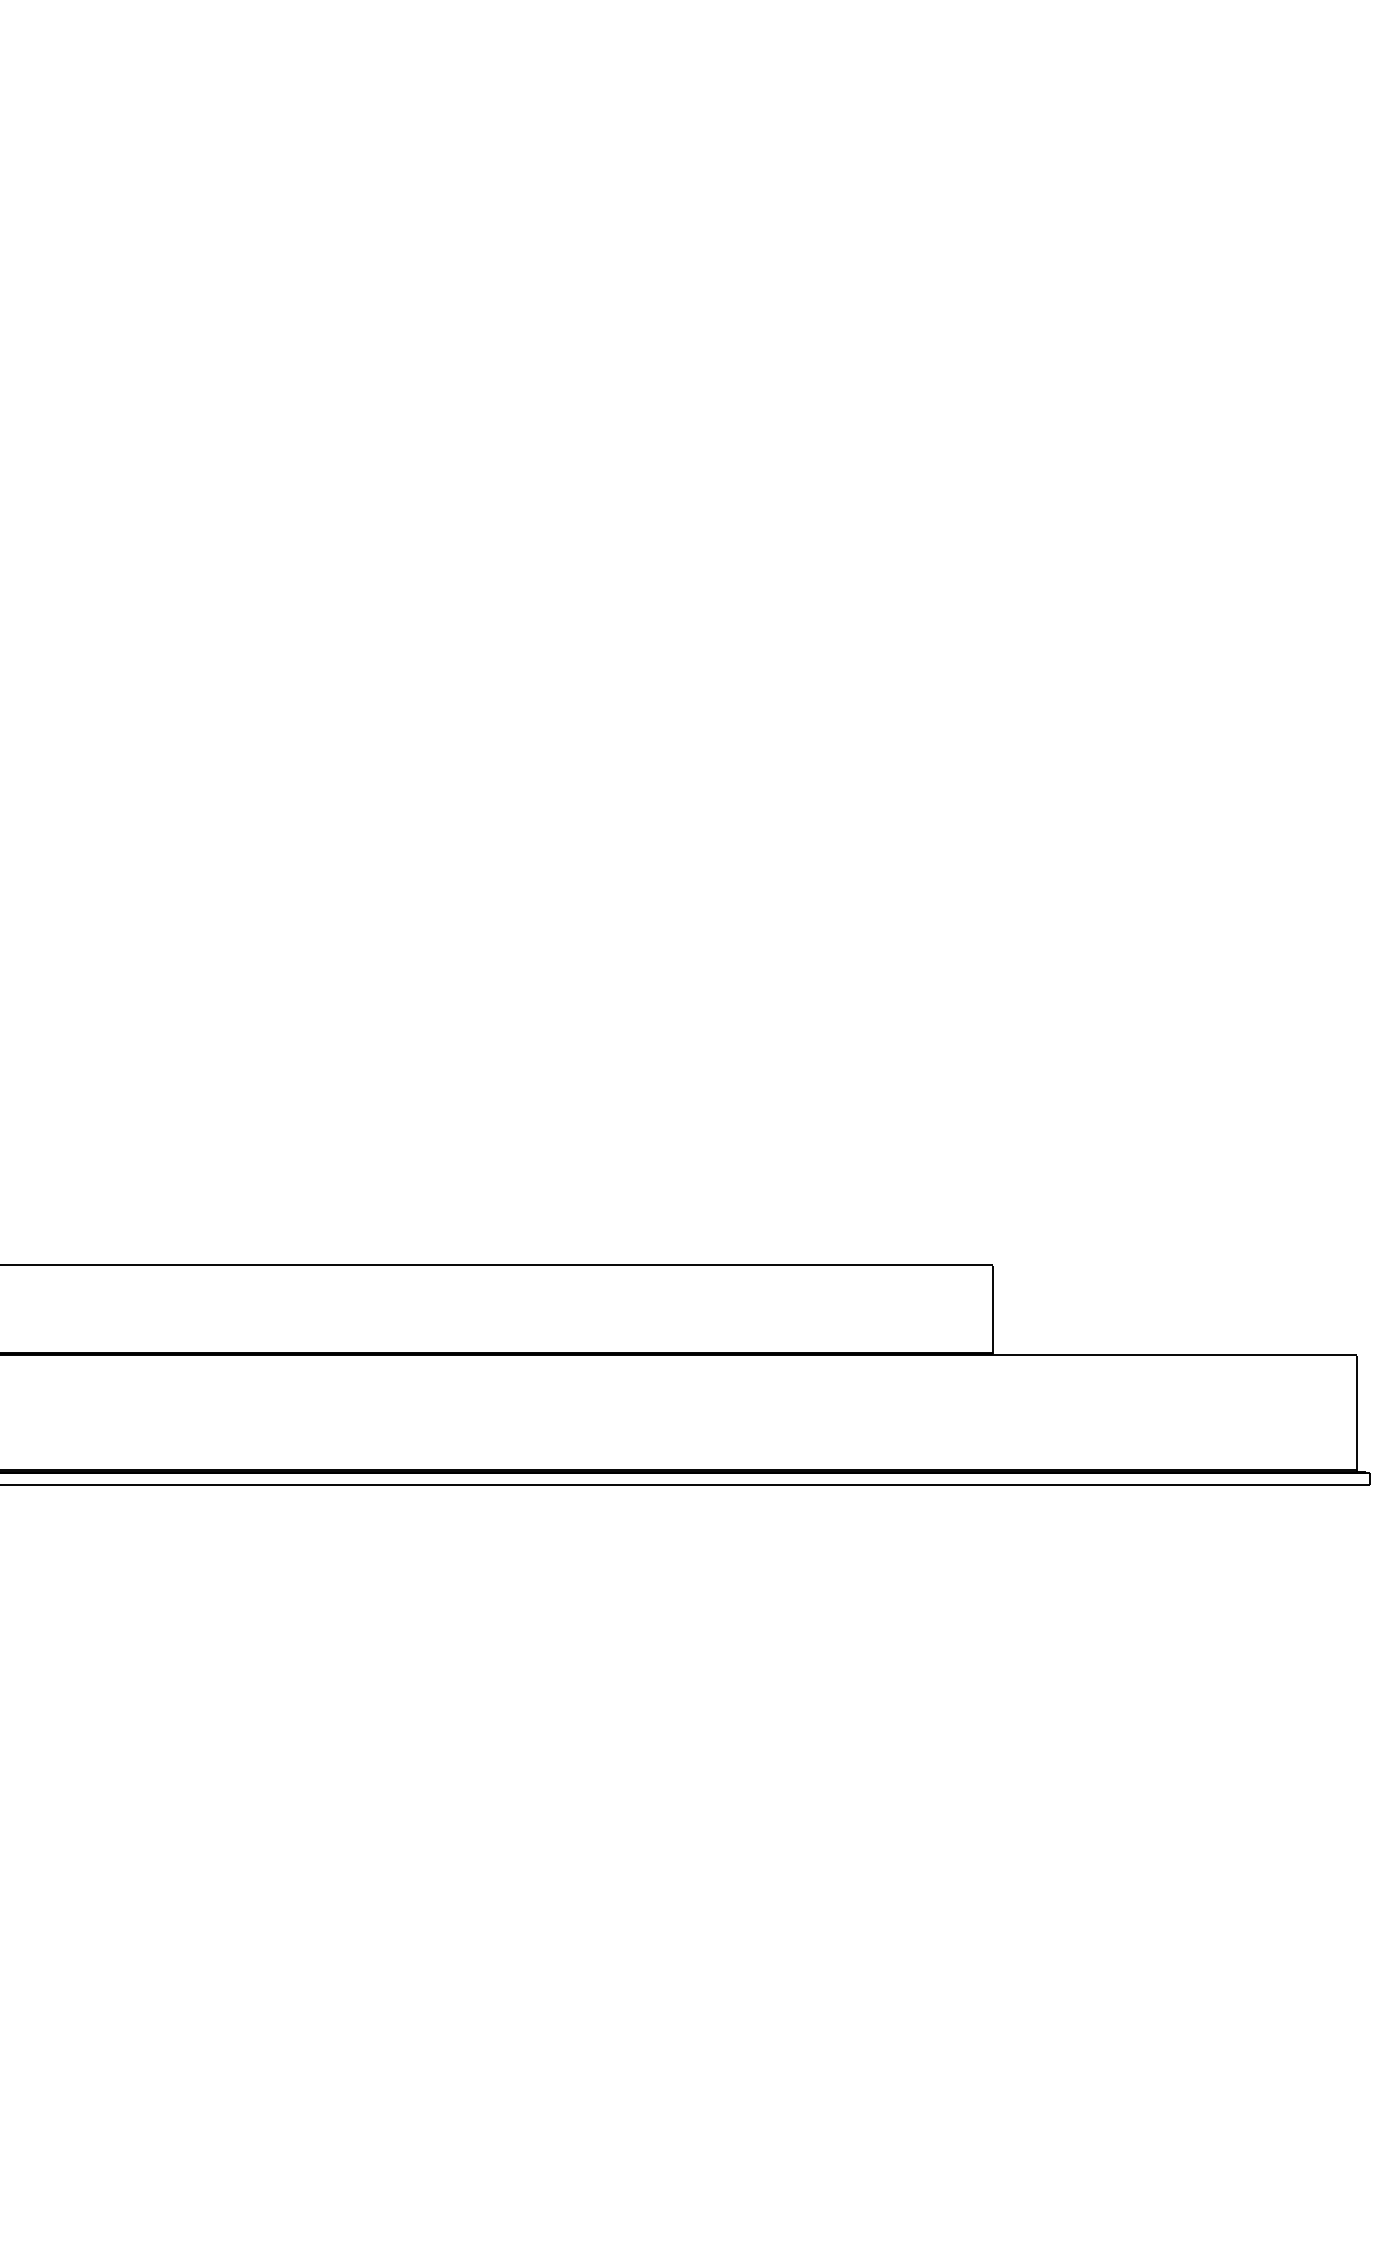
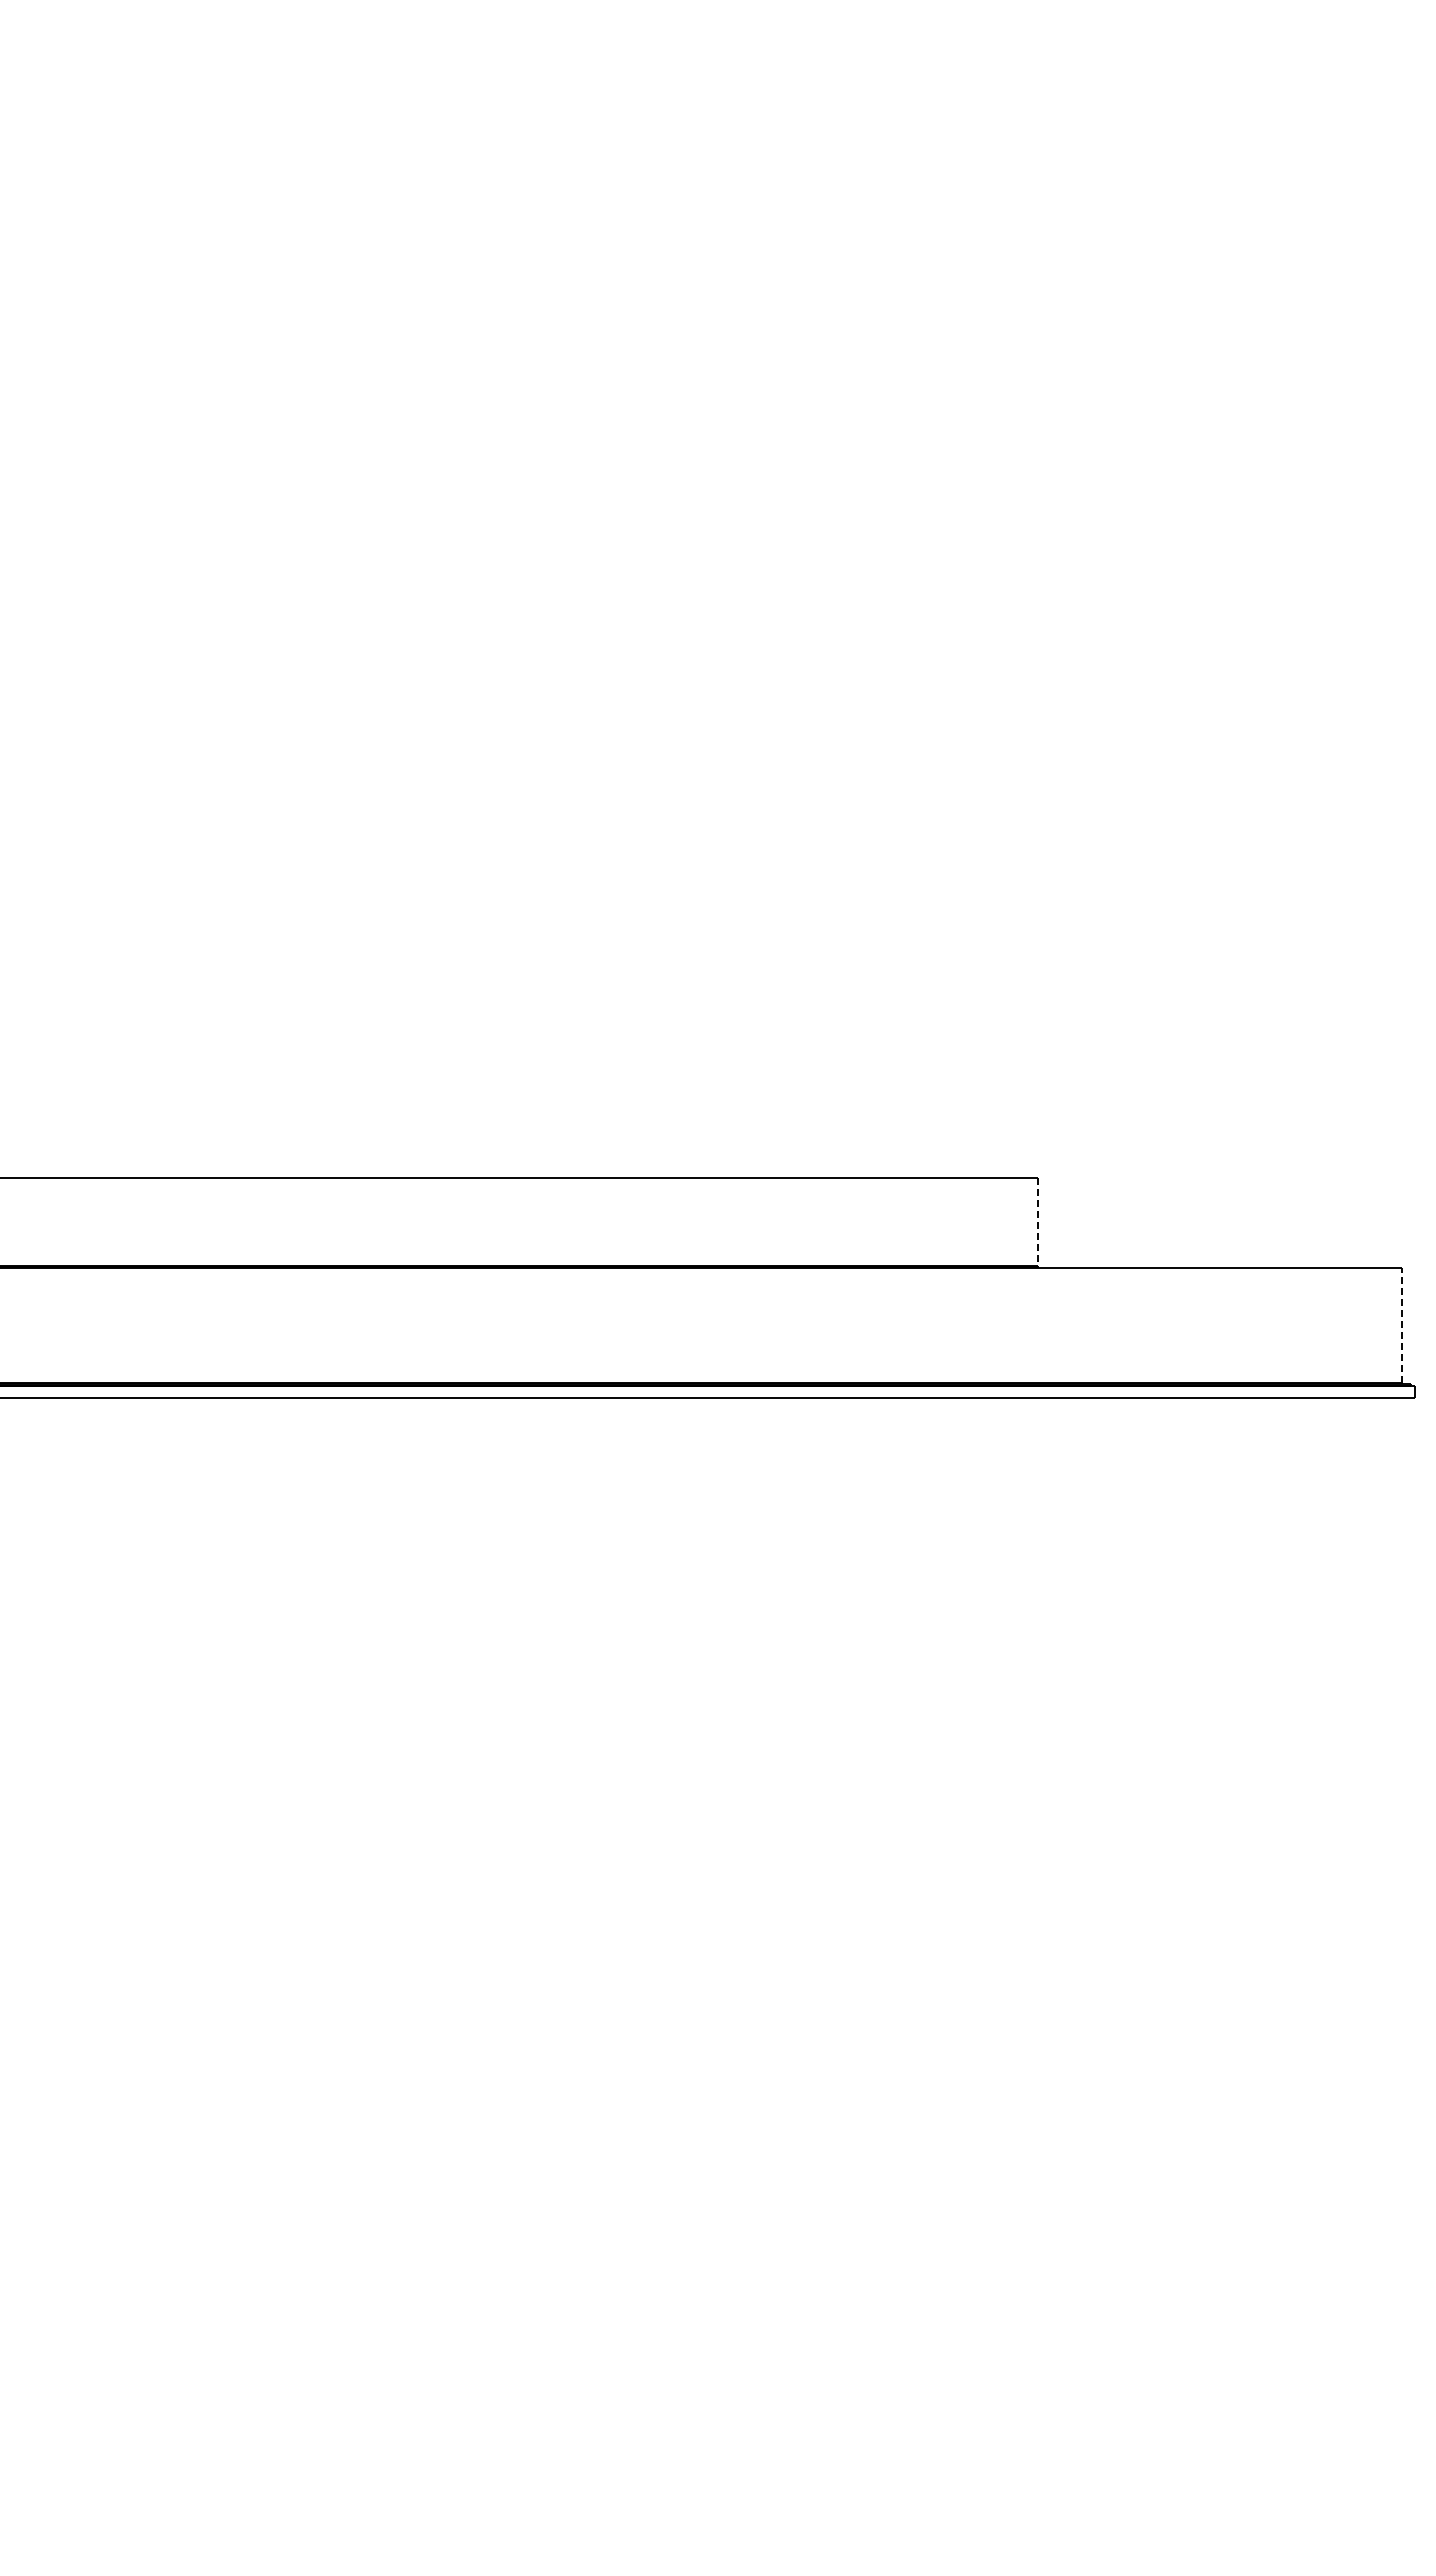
line: (992, 1309) -> (1037, 1222), solid -> dashed
line: (1356, 1412) -> (1401, 1325), solid -> dashed

